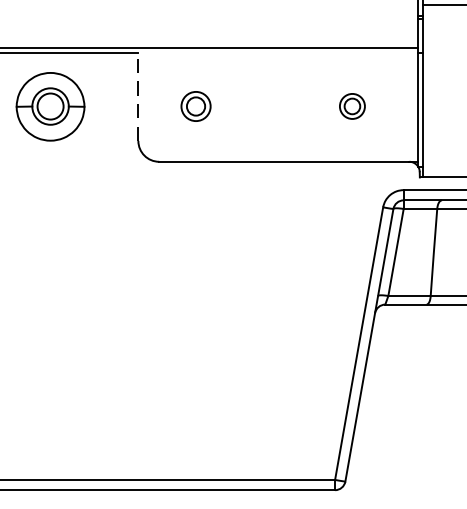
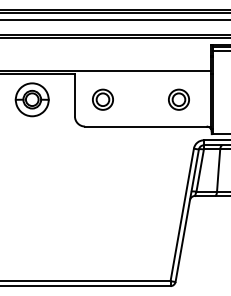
line: (137, 95) -> (74, 94), dashed -> solid
part: (195, 106) -> (102, 99), size x1.43
part: (351, 106) -> (178, 99), size x1.67

